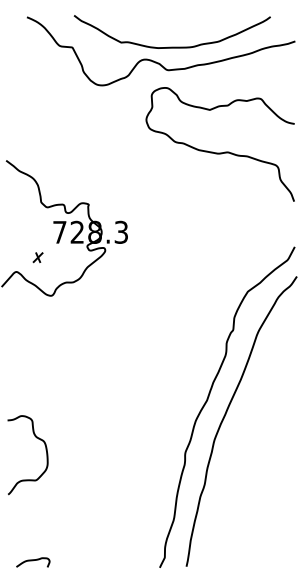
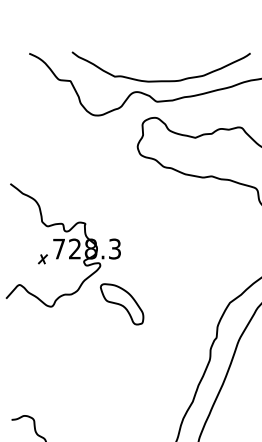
part: (37, 257) -> (42, 259), moved
part: (128, 293) -> (121, 304), added

